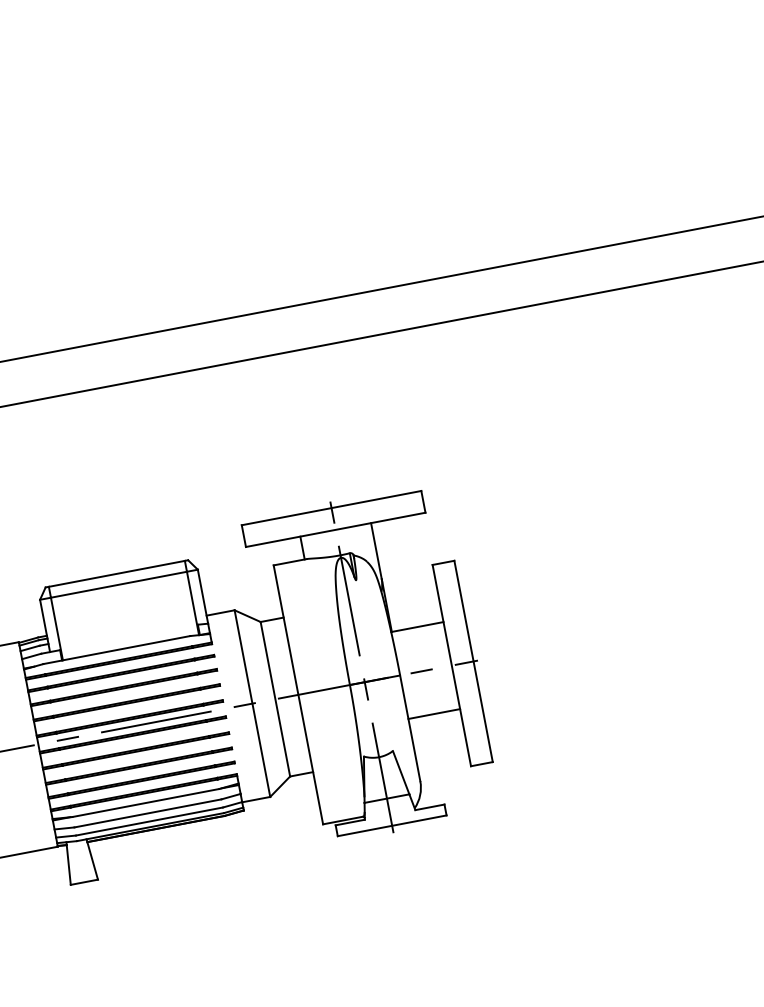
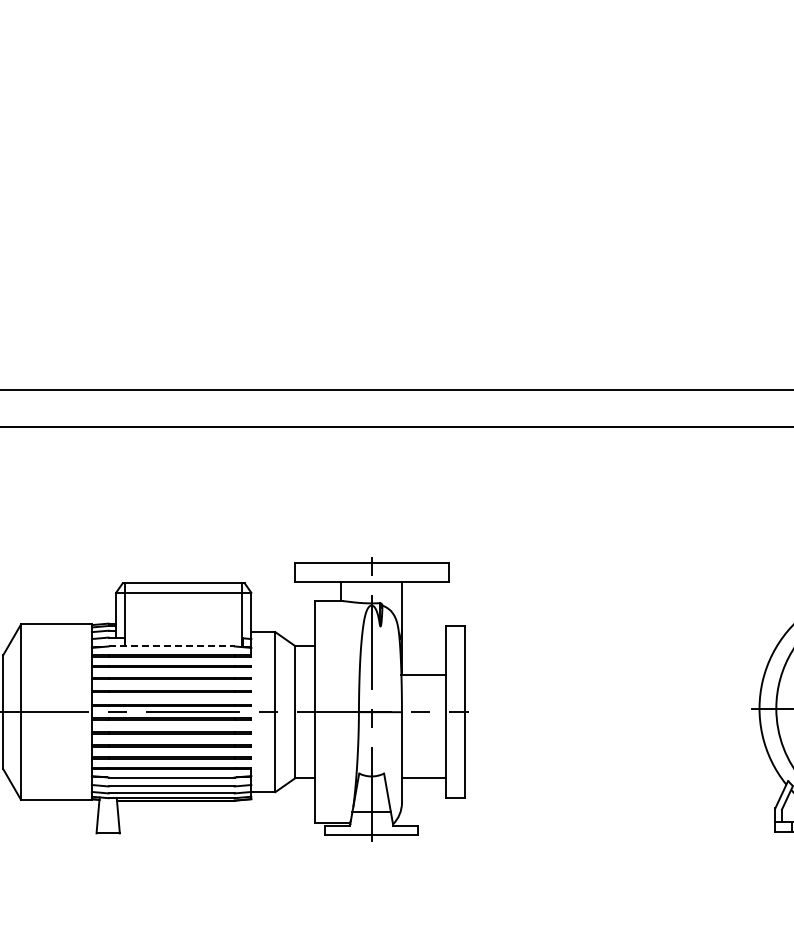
line: (116, 650) -> (171, 646), solid -> dashed
line: (433, 714) -> (423, 778), moved

